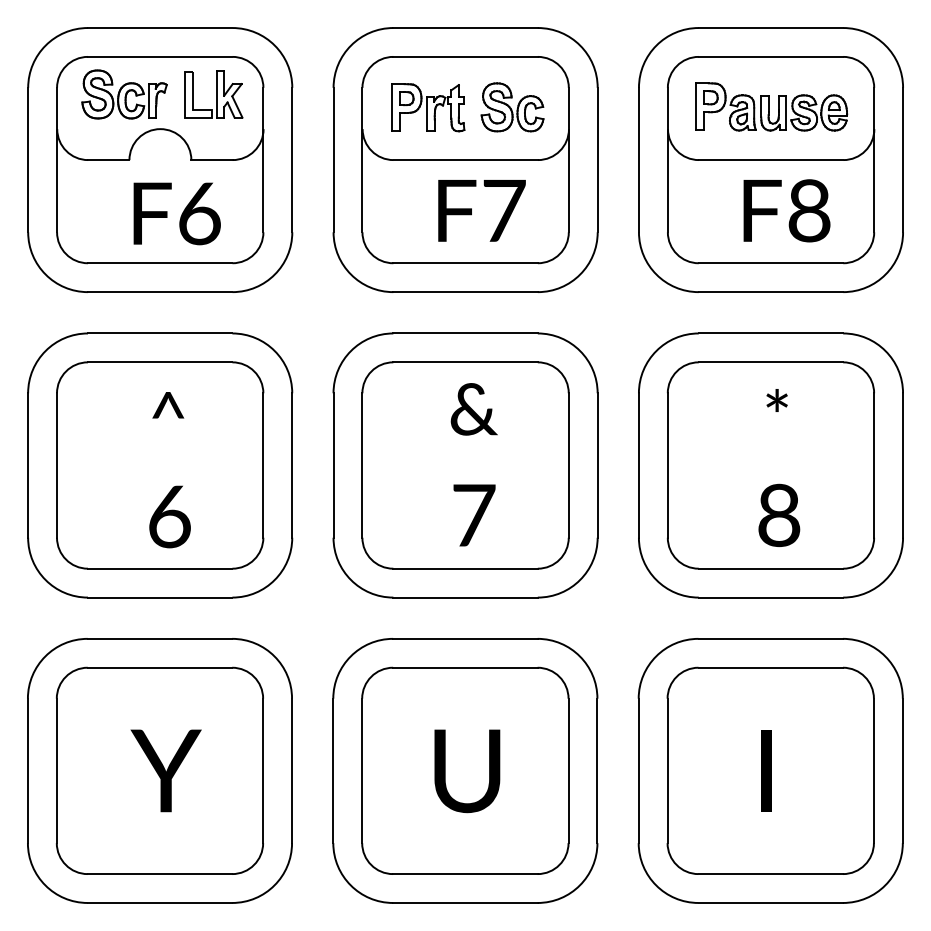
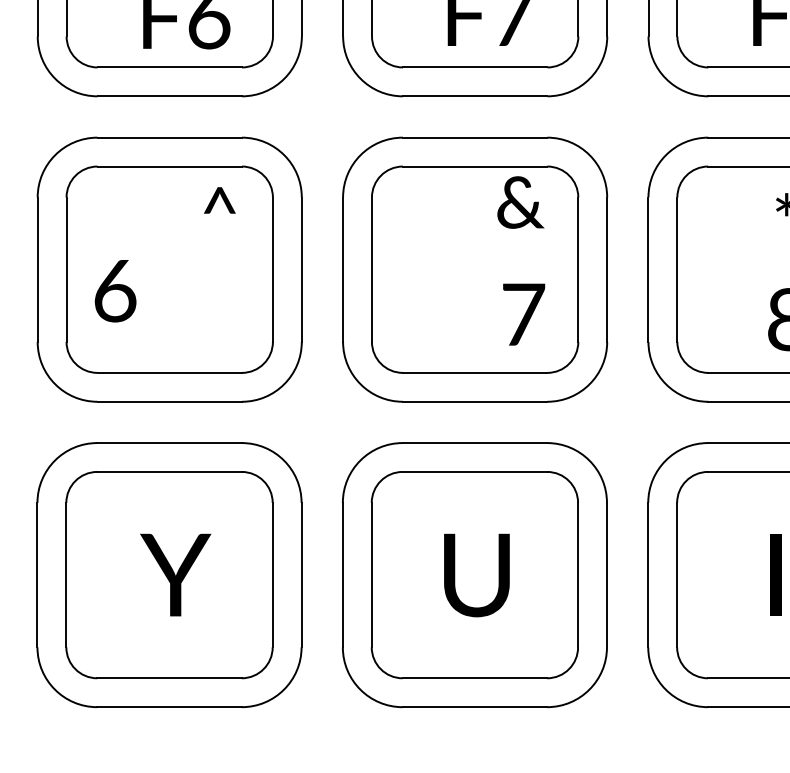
text: (168, 405) -> (220, 200), moved
text: (473, 409) -> (520, 202), moved
text: (474, 515) -> (524, 314), moved
text: (169, 516) -> (115, 290), moved

